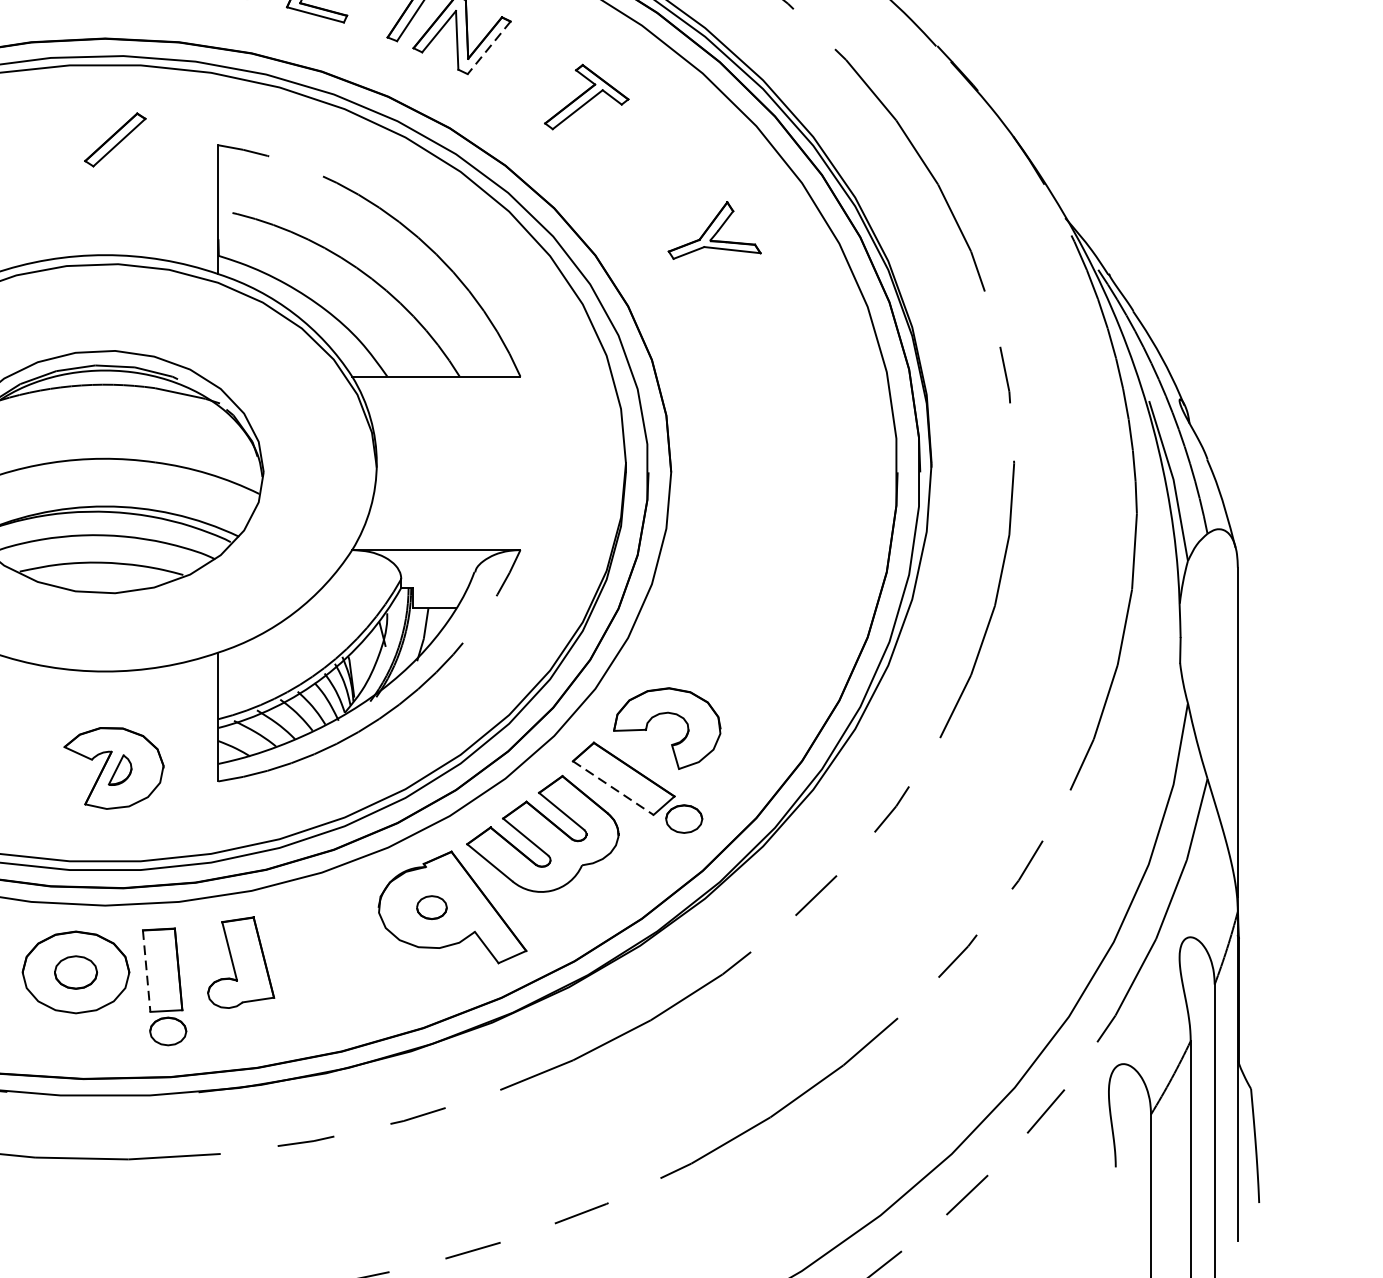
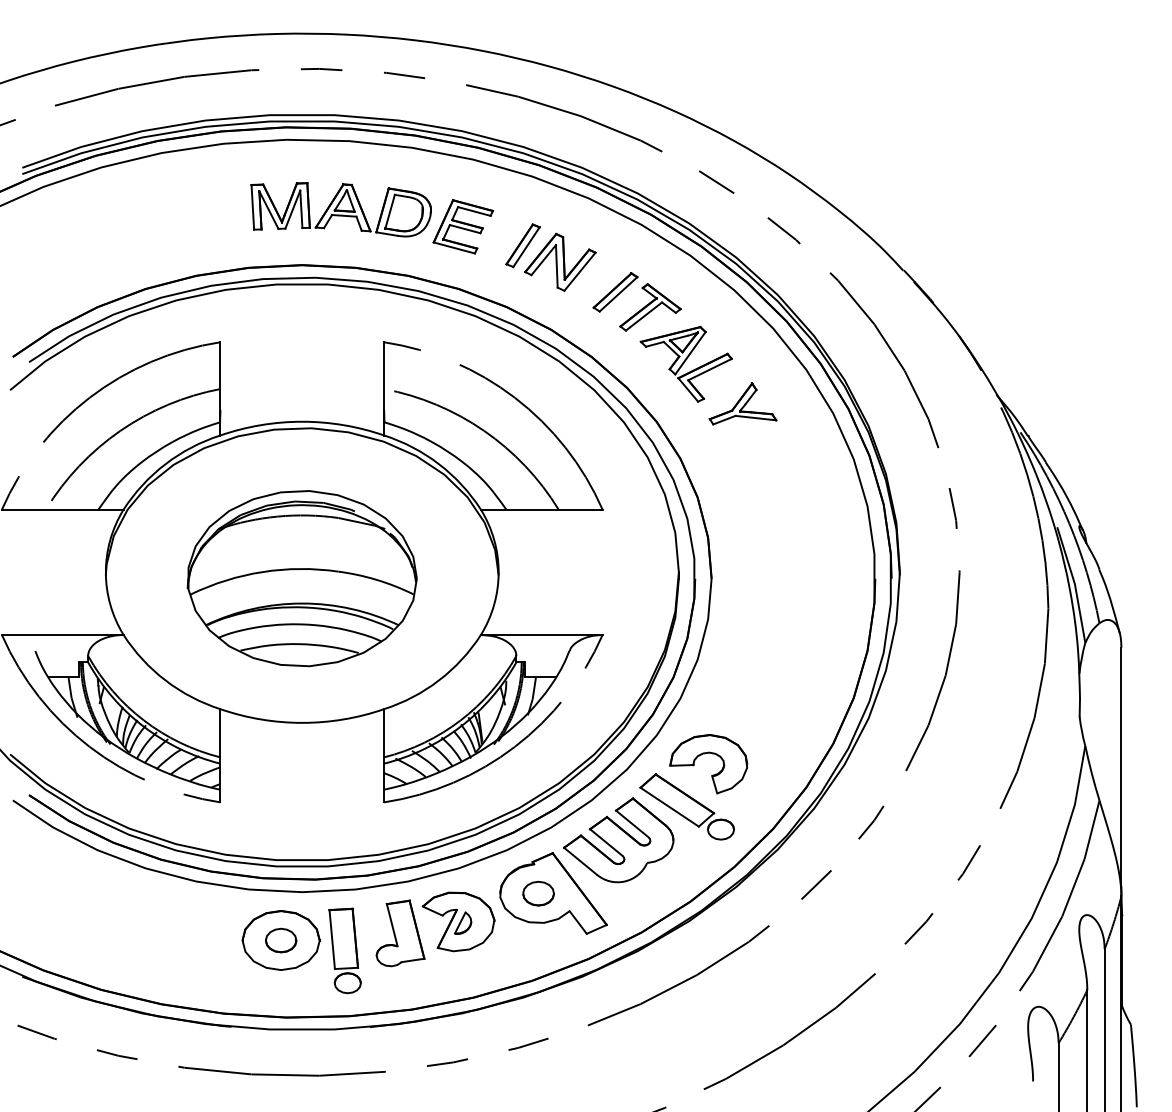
line: (488, 47) -> (579, 271), dashed -> solid
part: (115, 140) -> (615, 292), moved
part: (635, 174) -> (685, 363), added
part: (113, 767) -> (458, 921), moved
line: (614, 788) -> (670, 807), dashed -> solid
part: (431, 907) -> (538, 893), size x1.43
line: (147, 971) -> (332, 939), dashed -> solid

